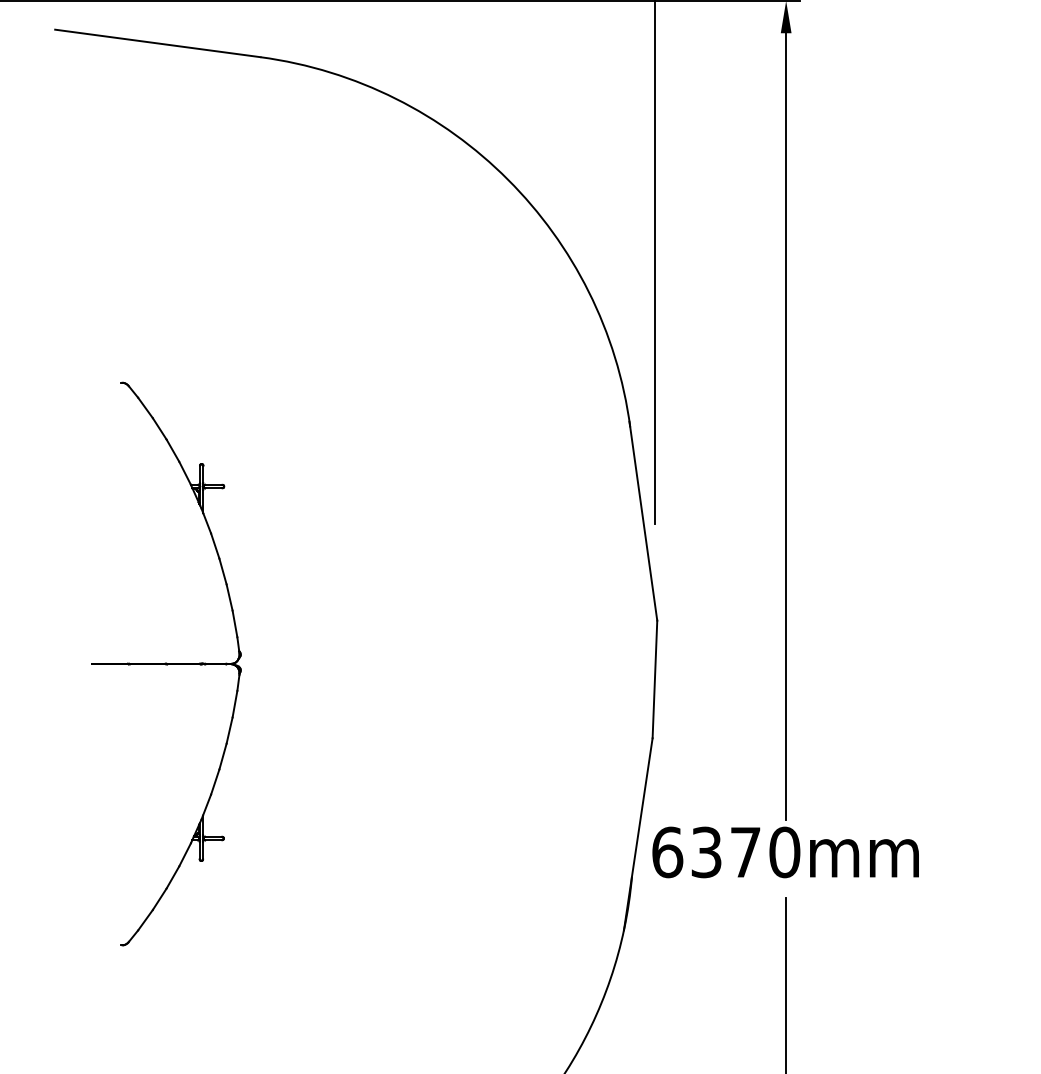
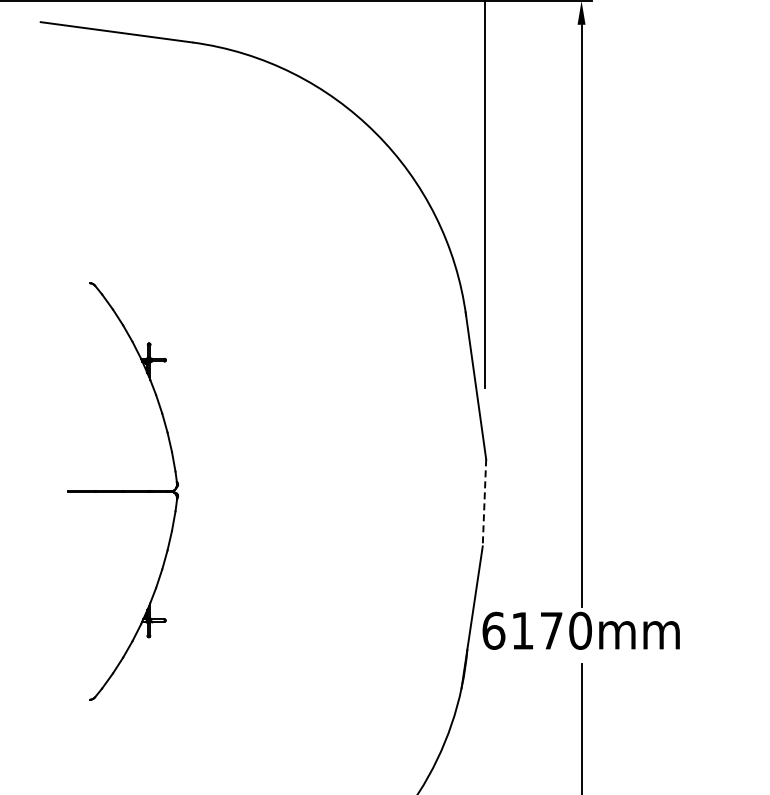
line: (654, 678) -> (484, 502), solid -> dashed
text: (706, 851) -> (522, 630), 6370mm -> 6170mm

